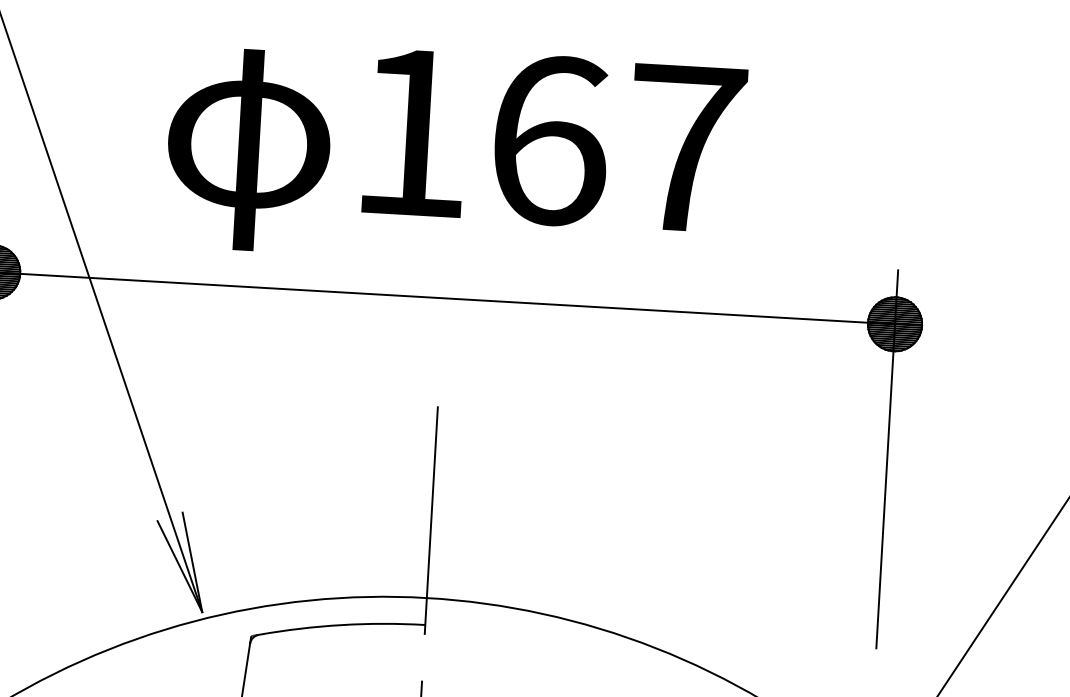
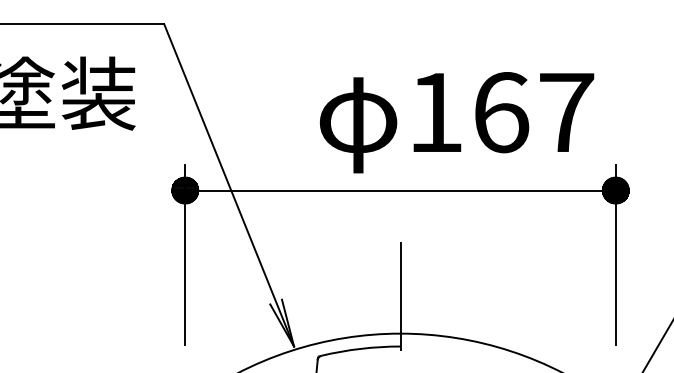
text: (456, 156) -> (457, 122), moved

